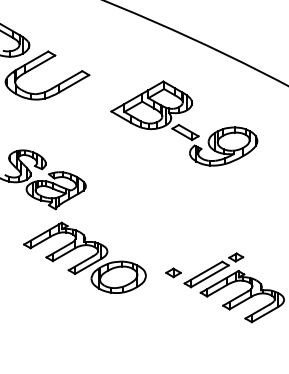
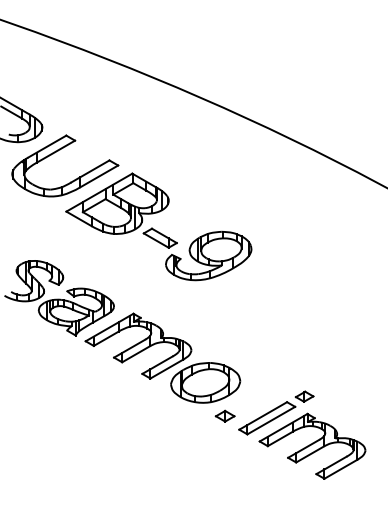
part: (184, 123) -> (158, 226), moved
part: (84, 257) -> (162, 357), moved

